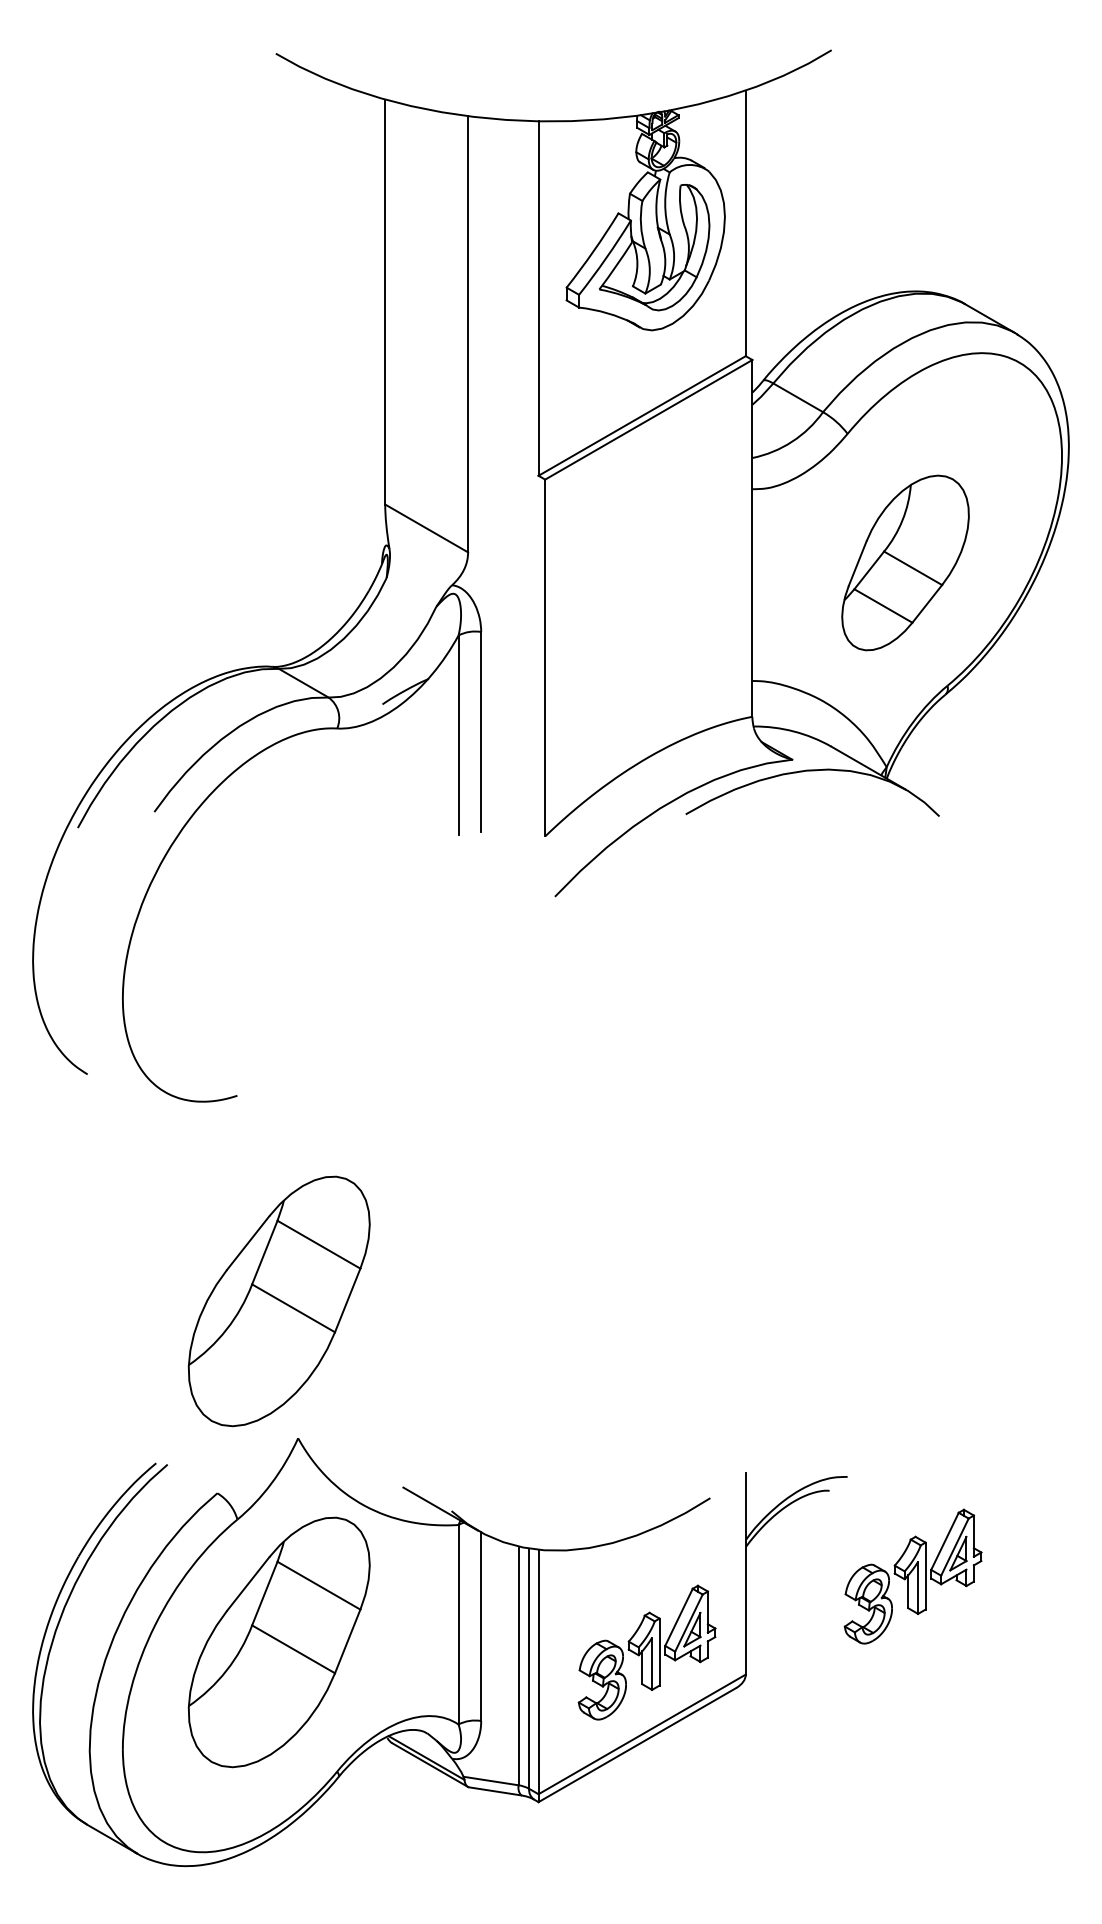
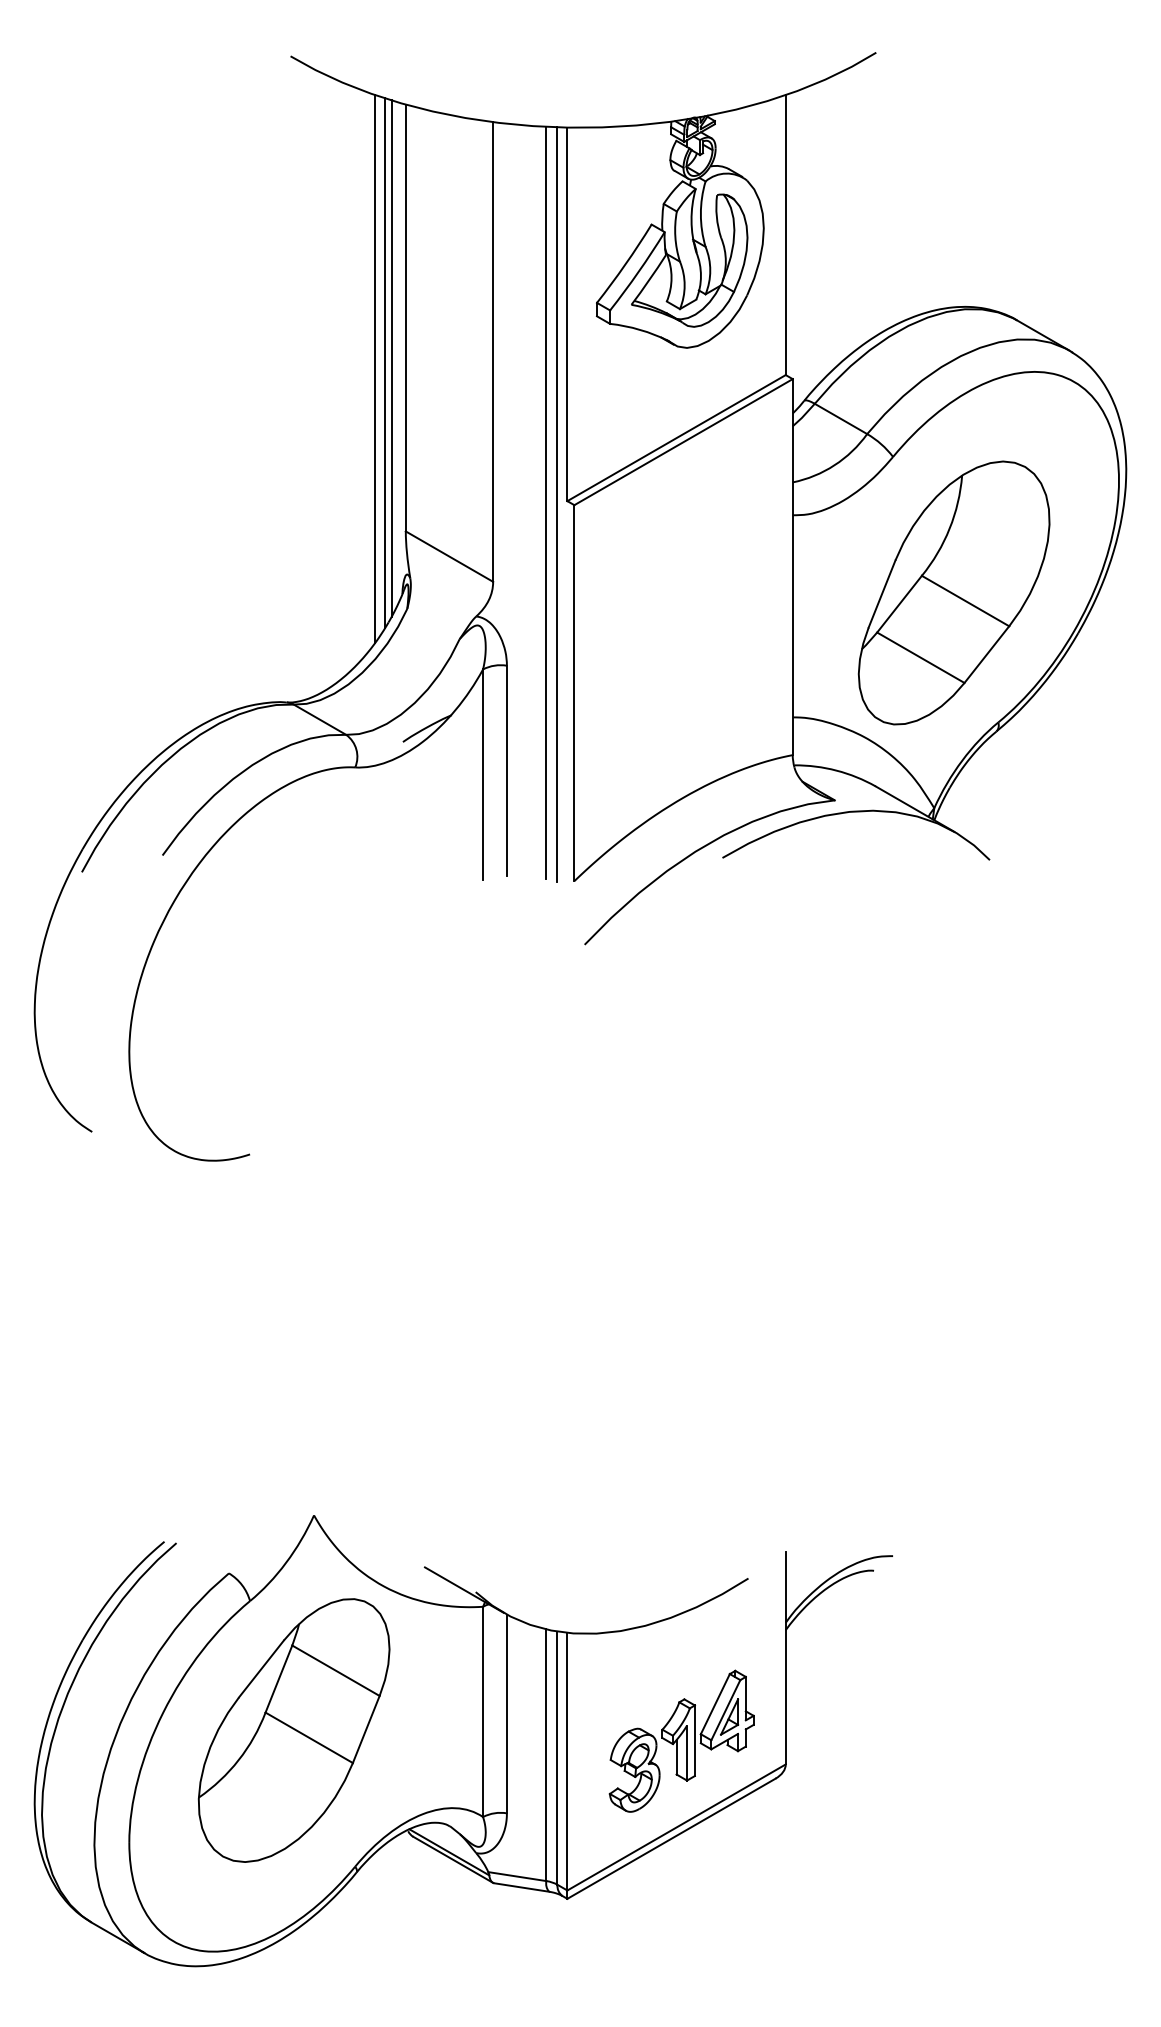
line: (371, 340) -> (391, 358), added
line: (365, 344) -> (385, 362), added
line: (356, 350) -> (375, 369), added
line: (518, 477) -> (546, 502), added
line: (529, 479) -> (557, 505), added
part: (905, 562) -> (954, 592), size x1.43
part: (278, 1301) -> (293, 1371), removed
part: (912, 1576) -> (961, 1661), removed

